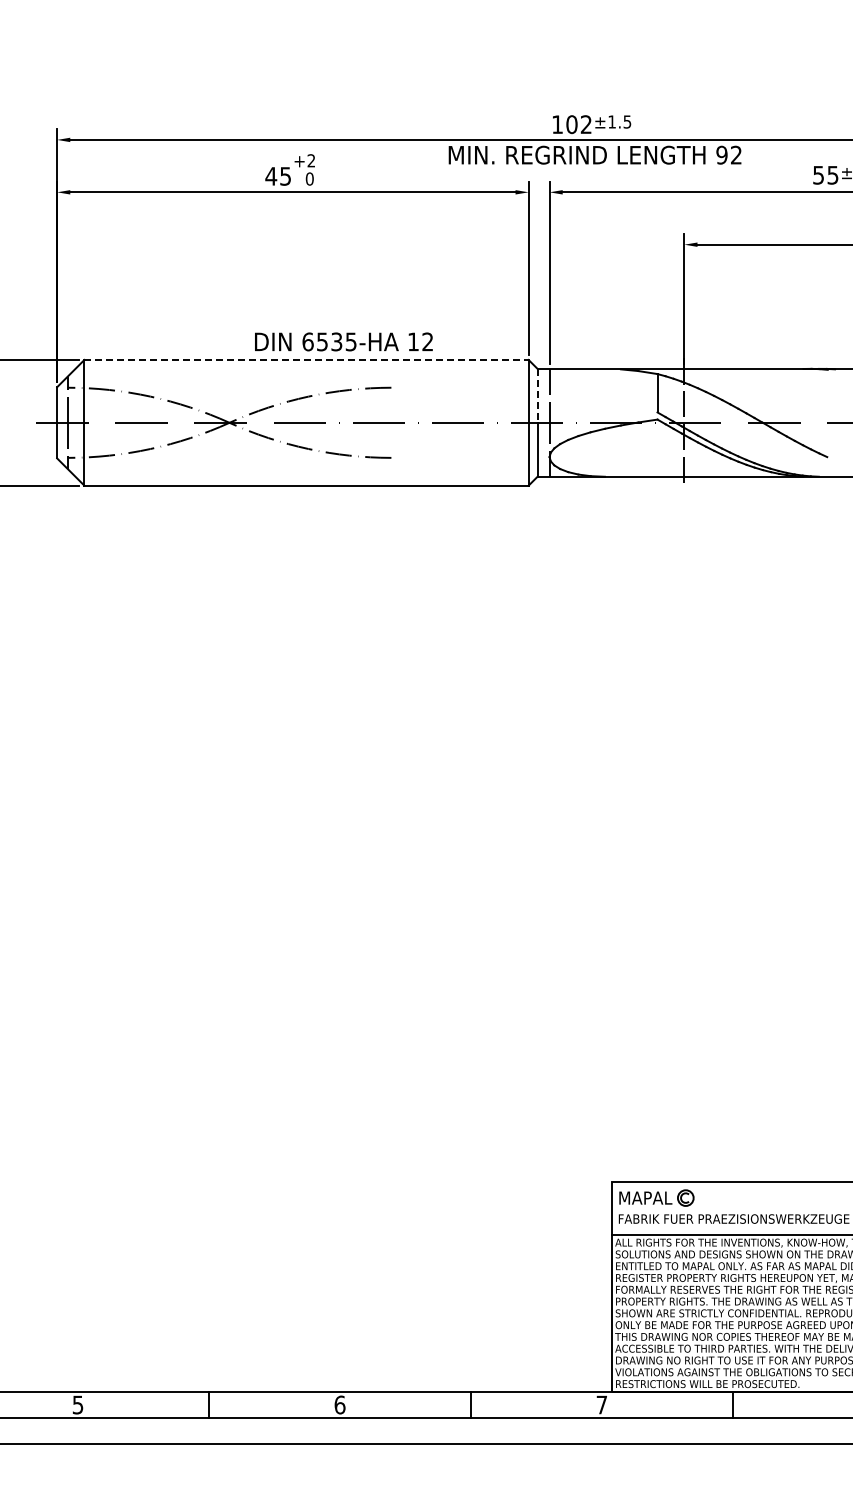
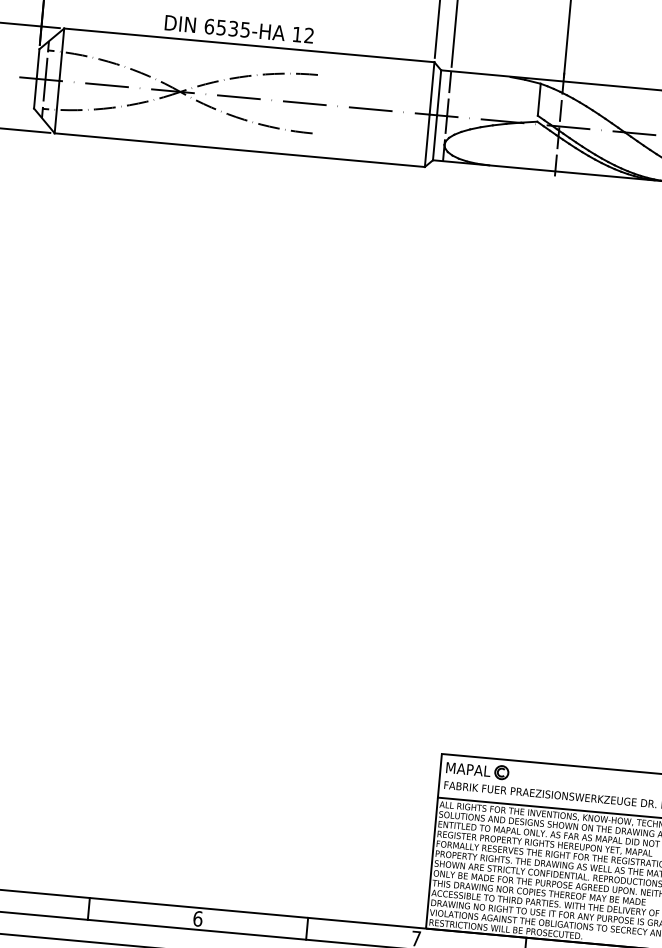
text: (343, 341) -> (239, 28), moved
line: (307, 359) -> (250, 45), dashed -> solid
line: (537, 395) -> (439, 92), dashed -> solid

